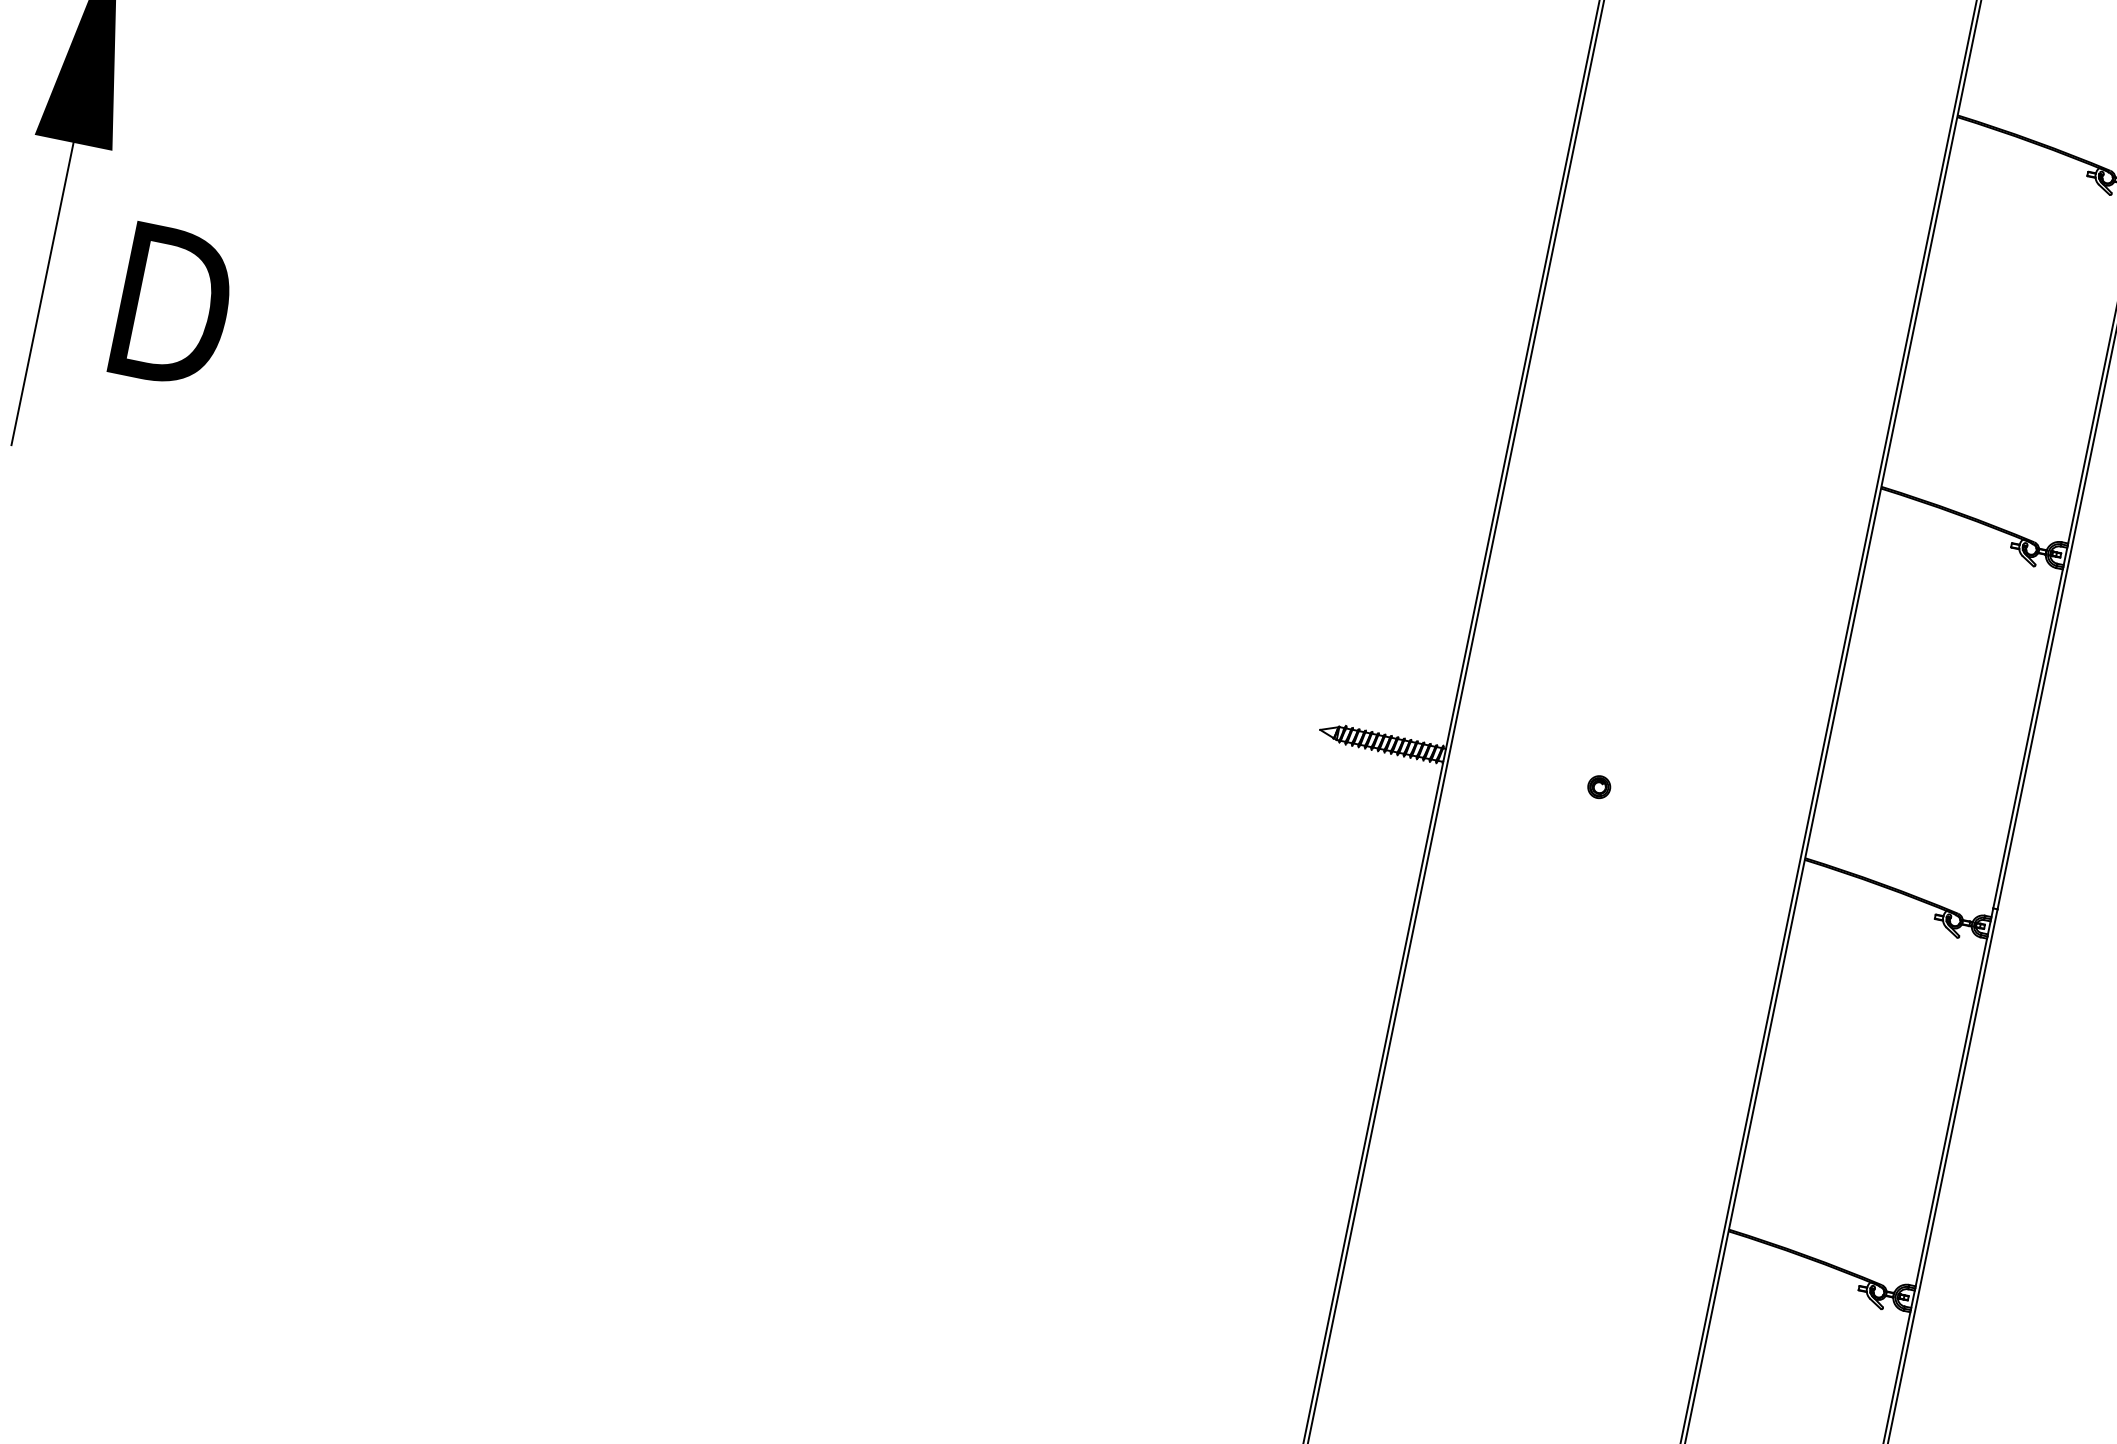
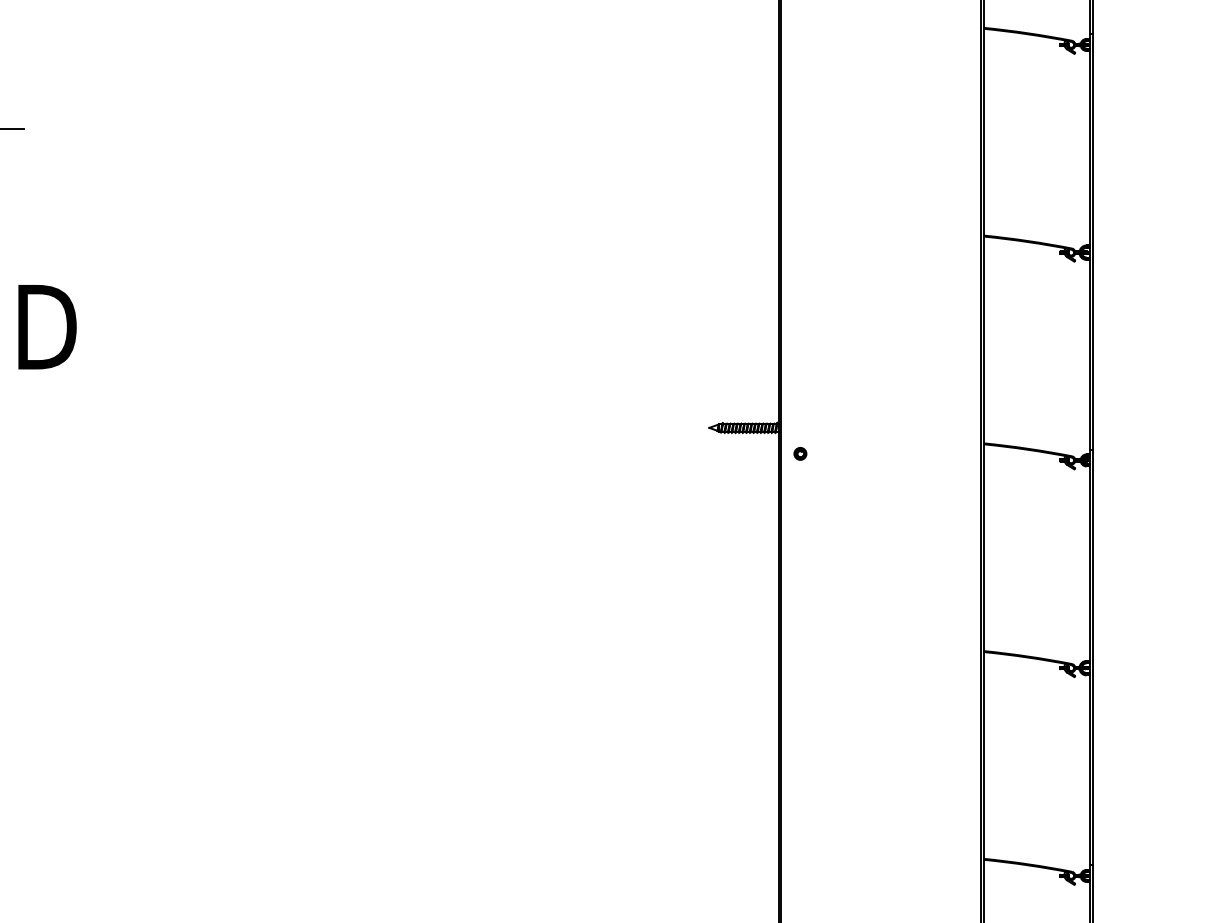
part: (1599, 786) -> (800, 453), moved

